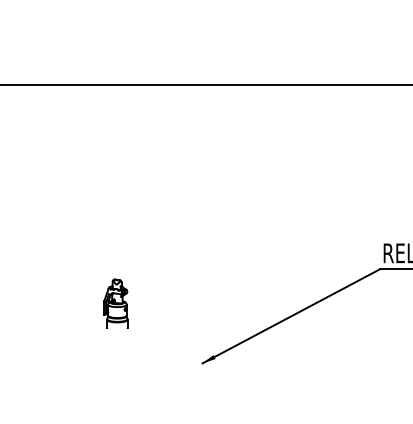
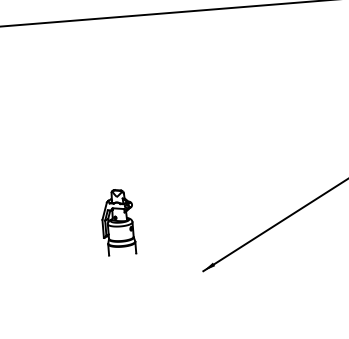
part: (115, 303) -> (117, 221), size x1.43

